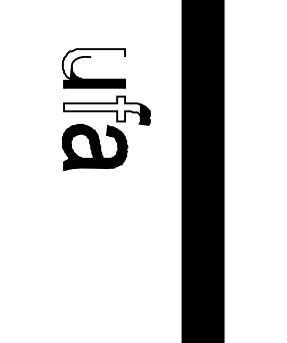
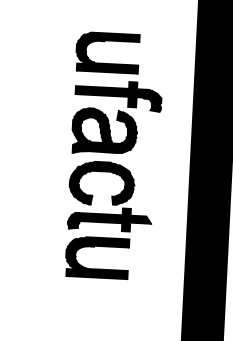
fill: (93, 64) -> (107, 48), added
fill: (102, 108) -> (114, 93), added
part: (103, 235) -> (108, 220), added

